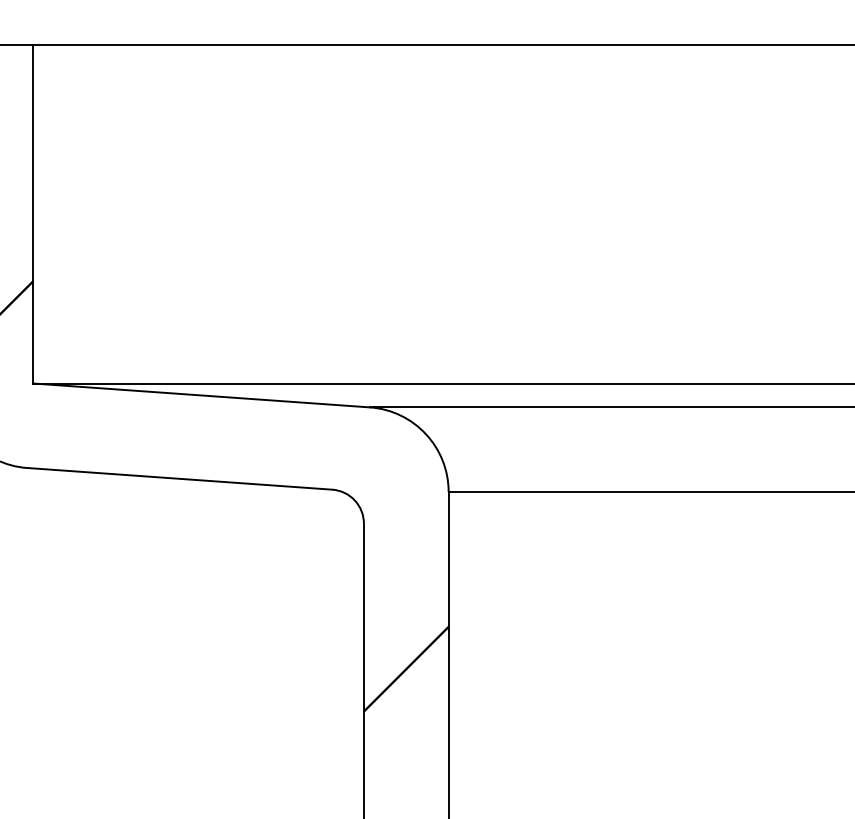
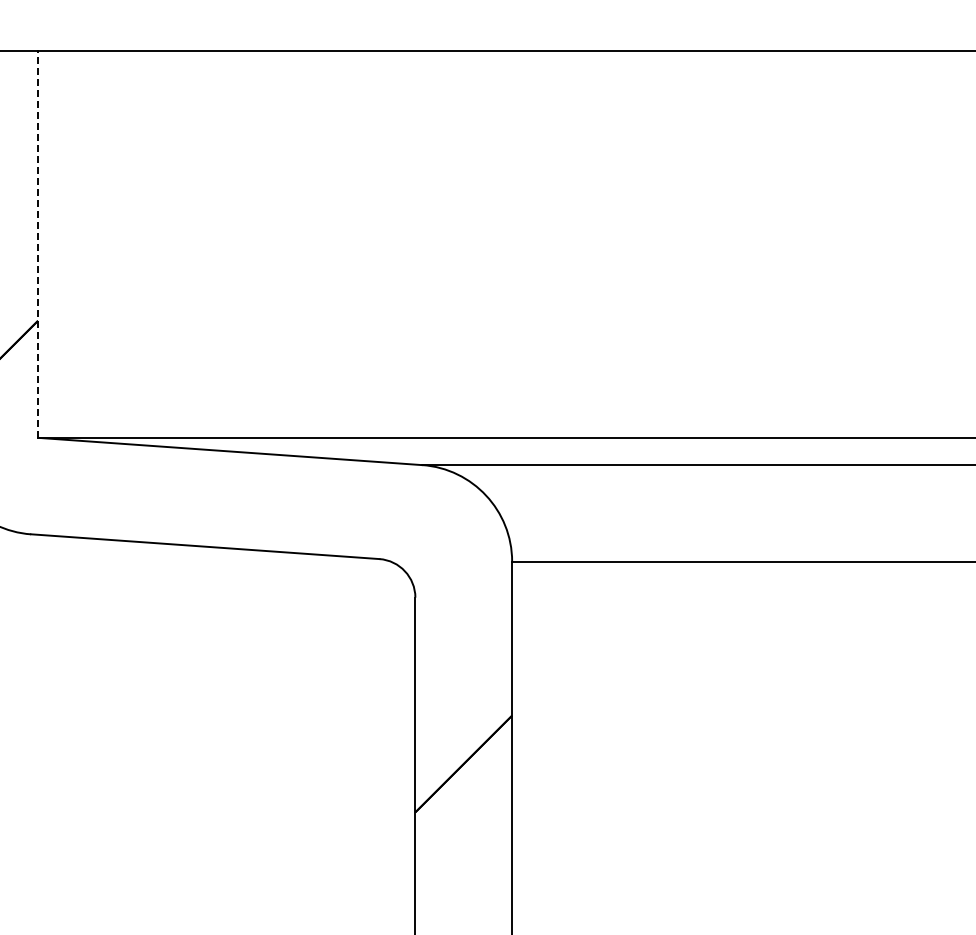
line: (33, 214) -> (38, 244), solid -> dashed

